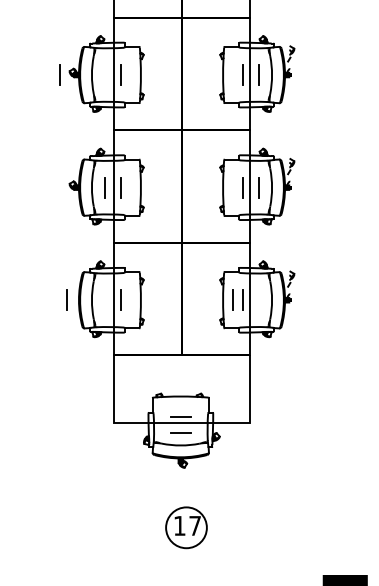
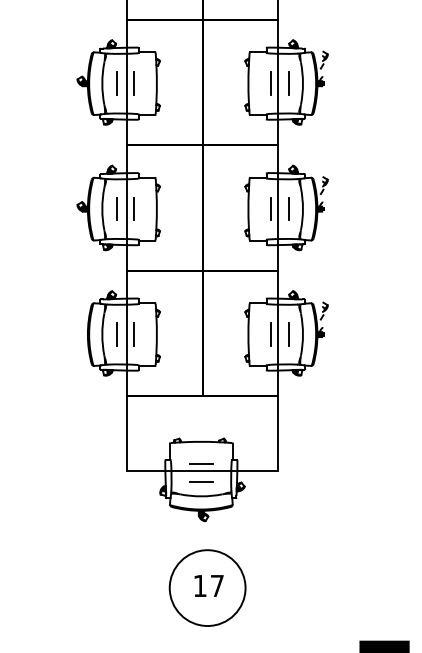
line: (59, 74) -> (116, 83), moved
line: (66, 299) -> (116, 333), moved
line: (232, 299) -> (287, 333), moved
circle: (186, 527) -> (207, 587), size x1.67

